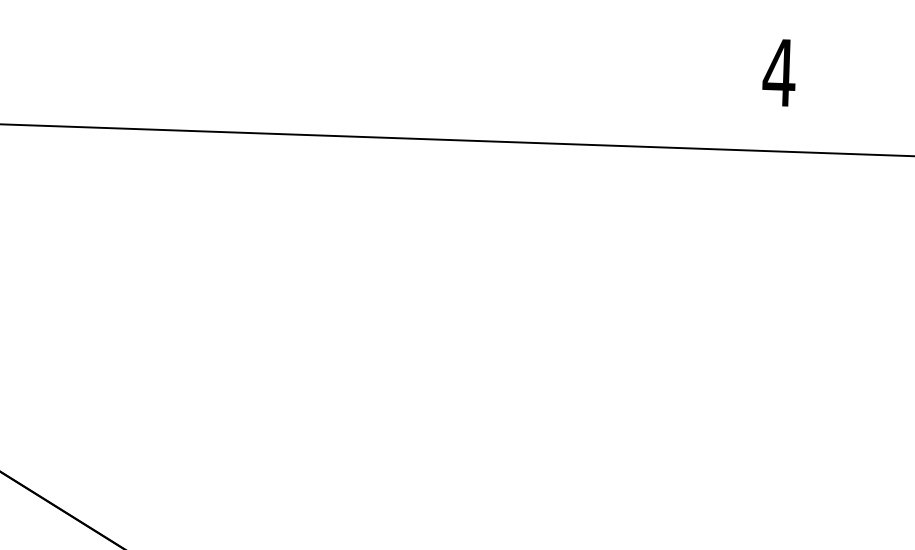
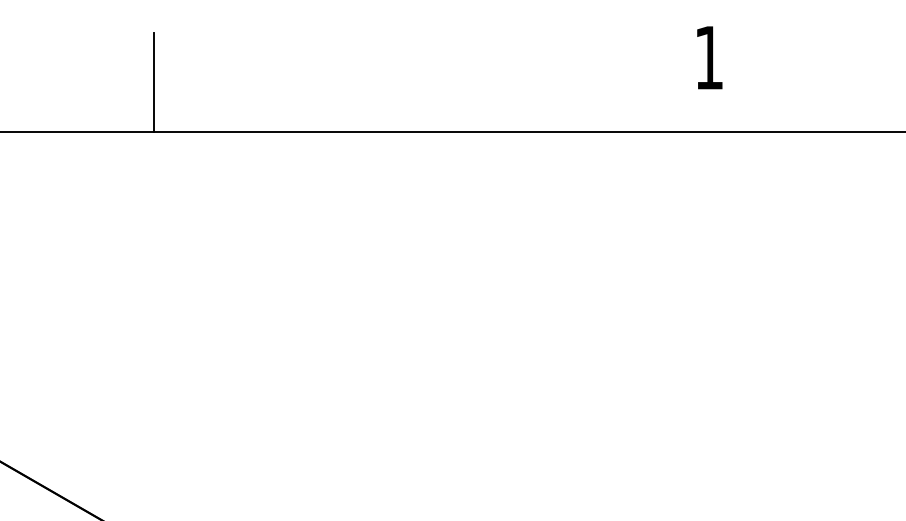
text: (778, 72) -> (708, 57), 4 -> 1
line: (186, 78) -> (153, 82), added

